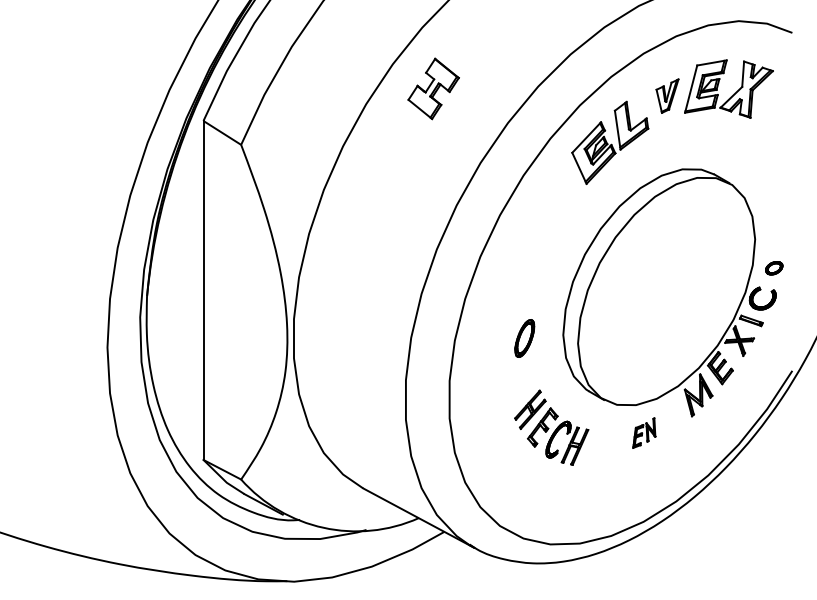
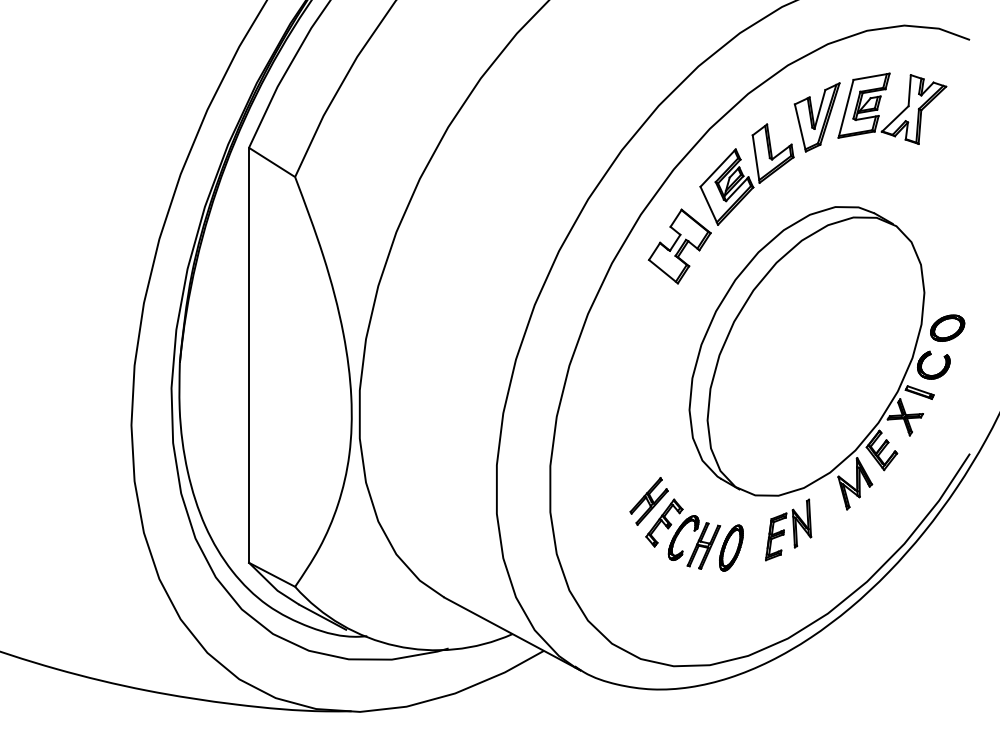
part: (433, 88) -> (679, 246), moved
part: (667, 96) -> (816, 117), size x1.67
part: (774, 267) -> (947, 327), size x1.67
part: (524, 337) -> (731, 547), moved
part: (644, 432) -> (788, 529), size x1.67

